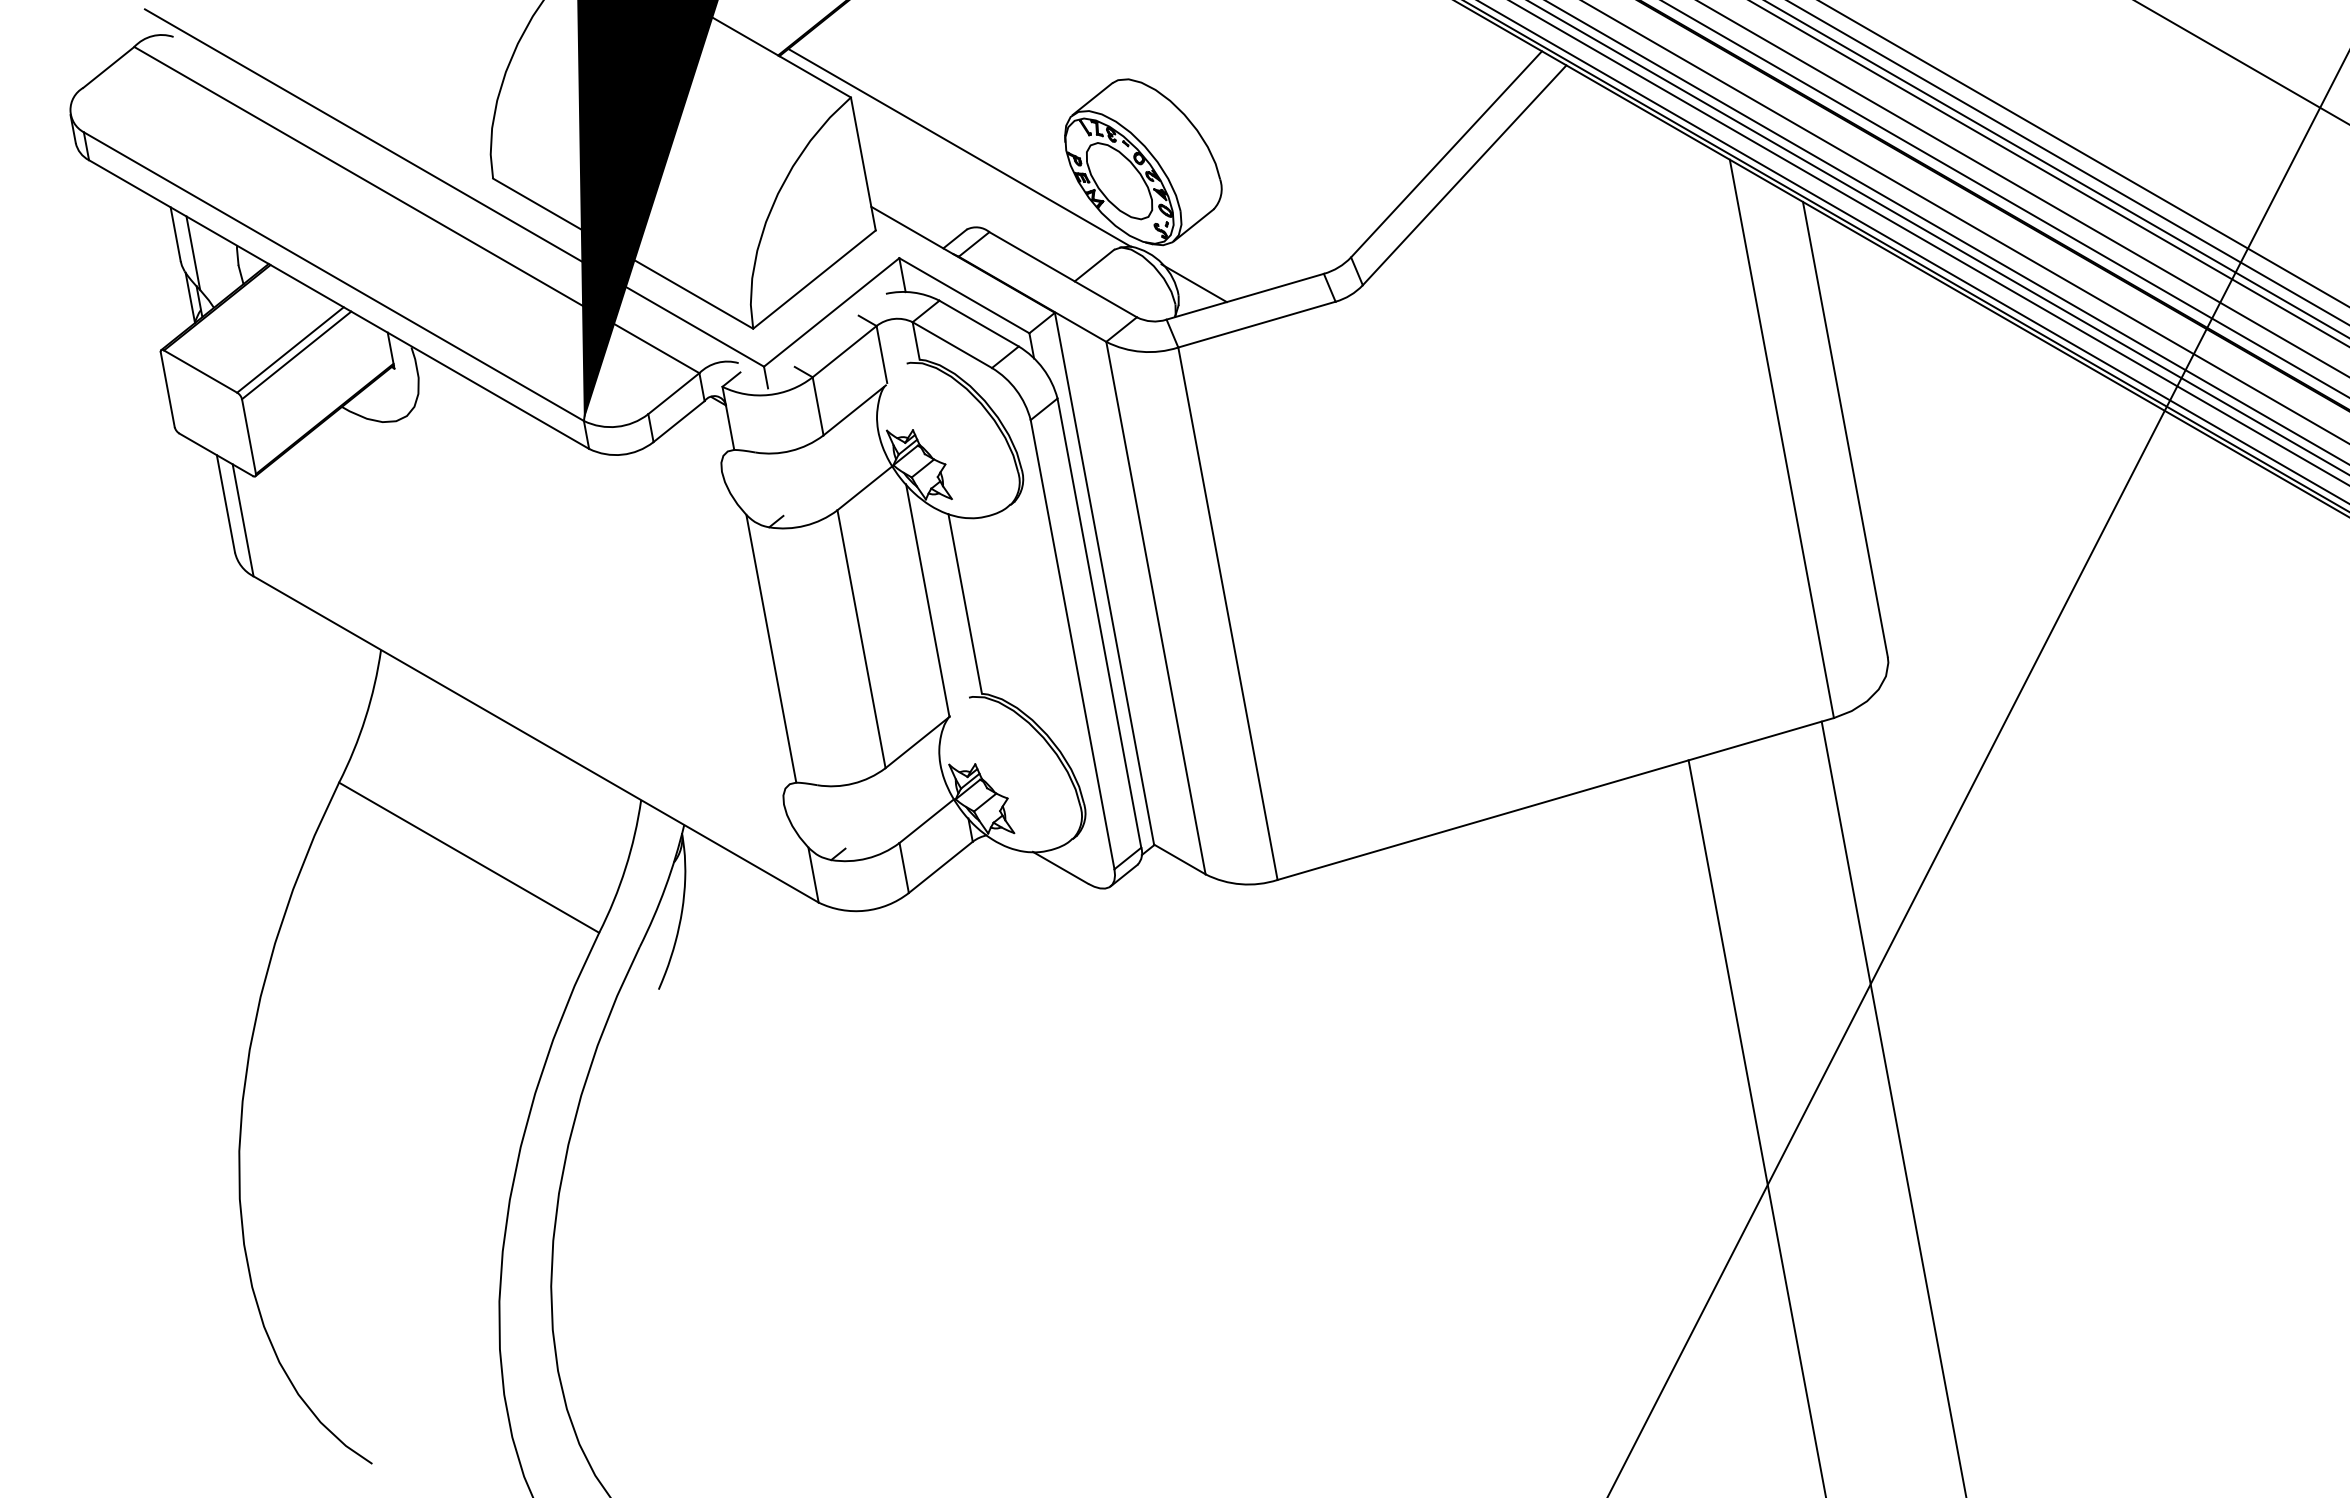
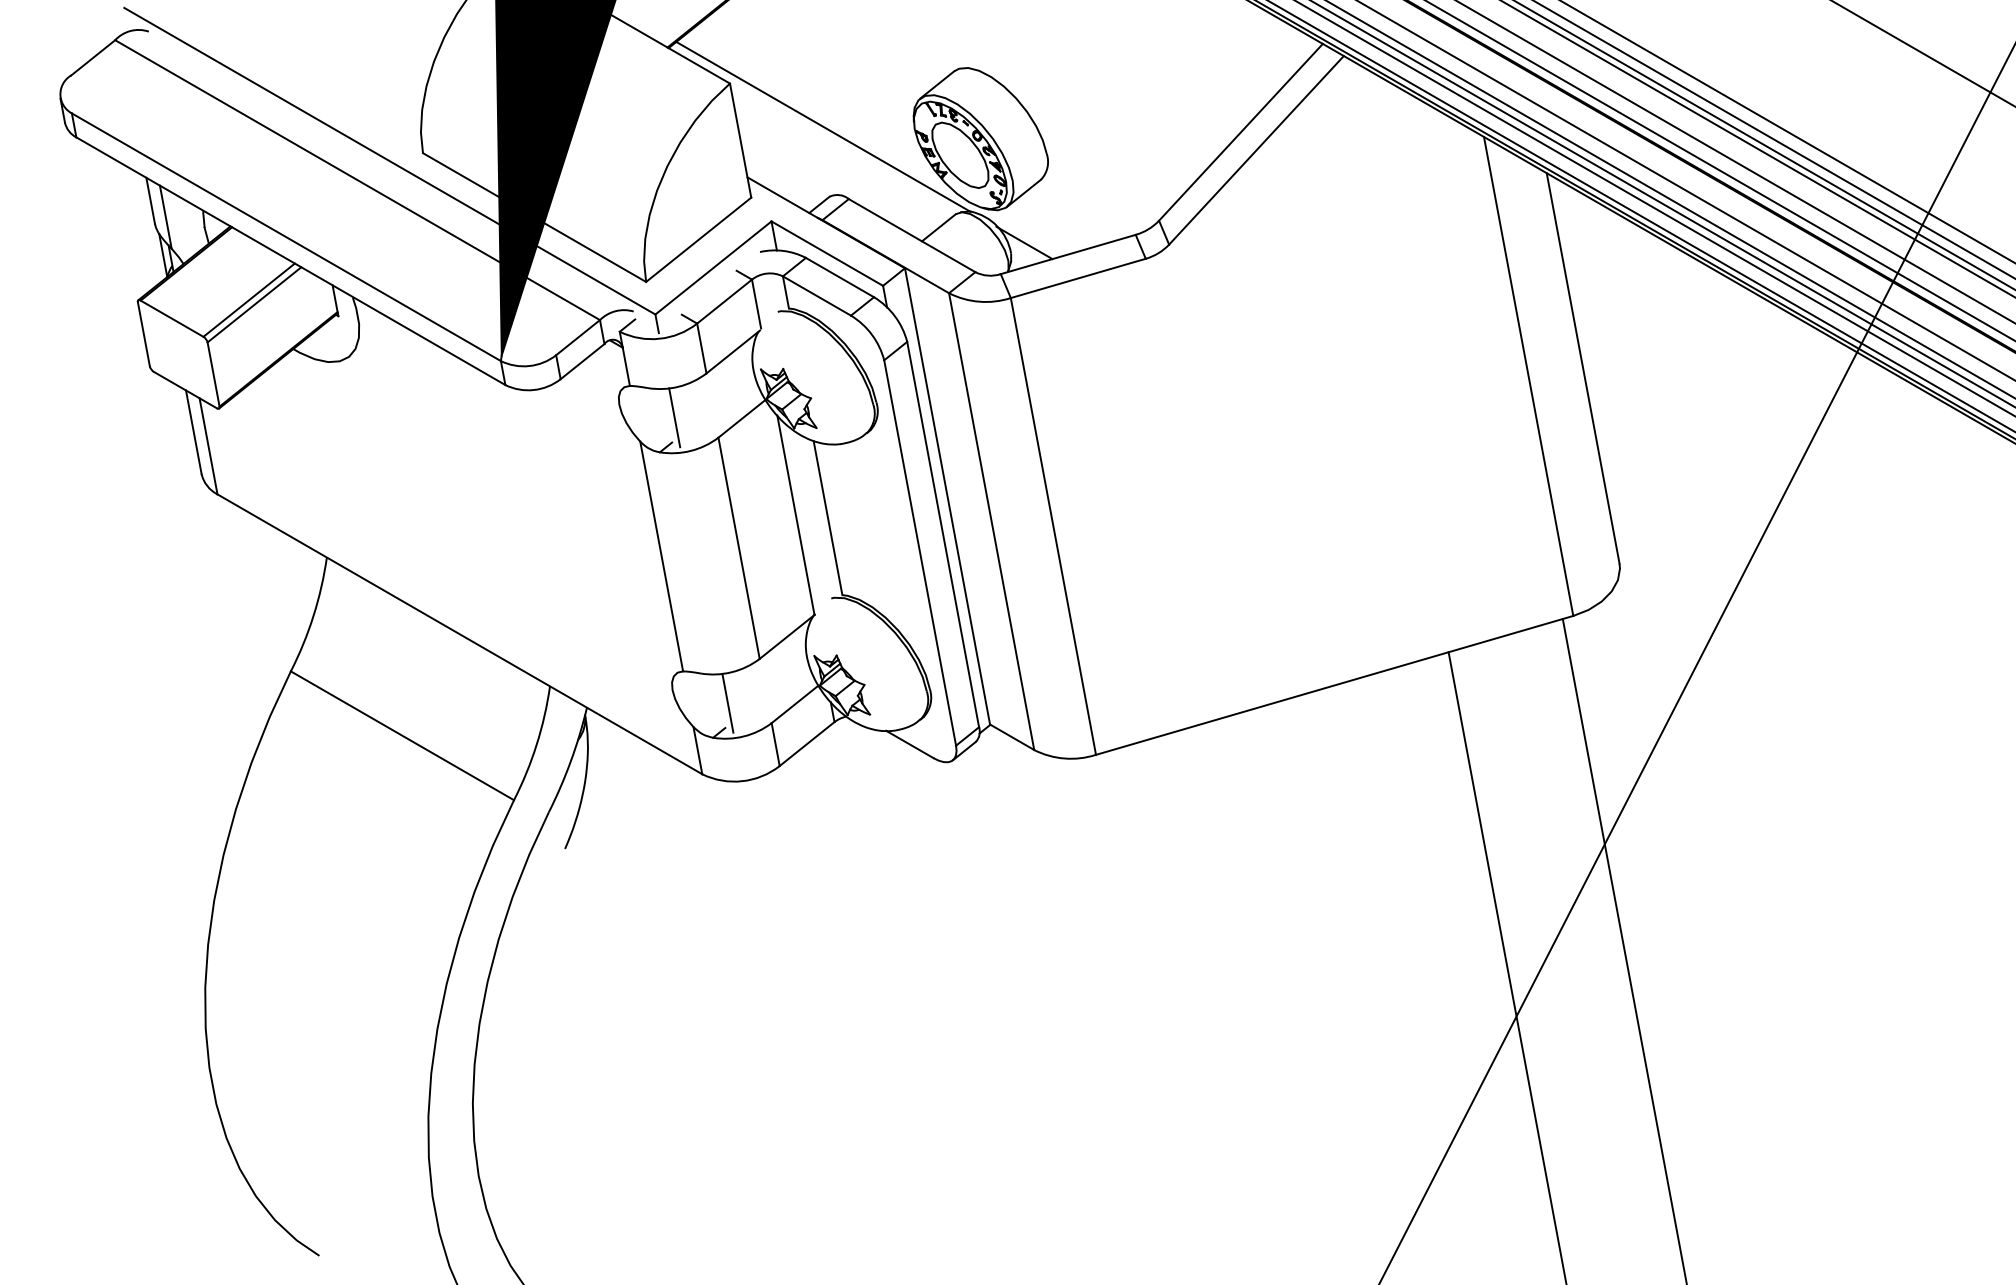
line: (786, 486) -> (674, 417), added
line: (848, 819) -> (727, 702), added

